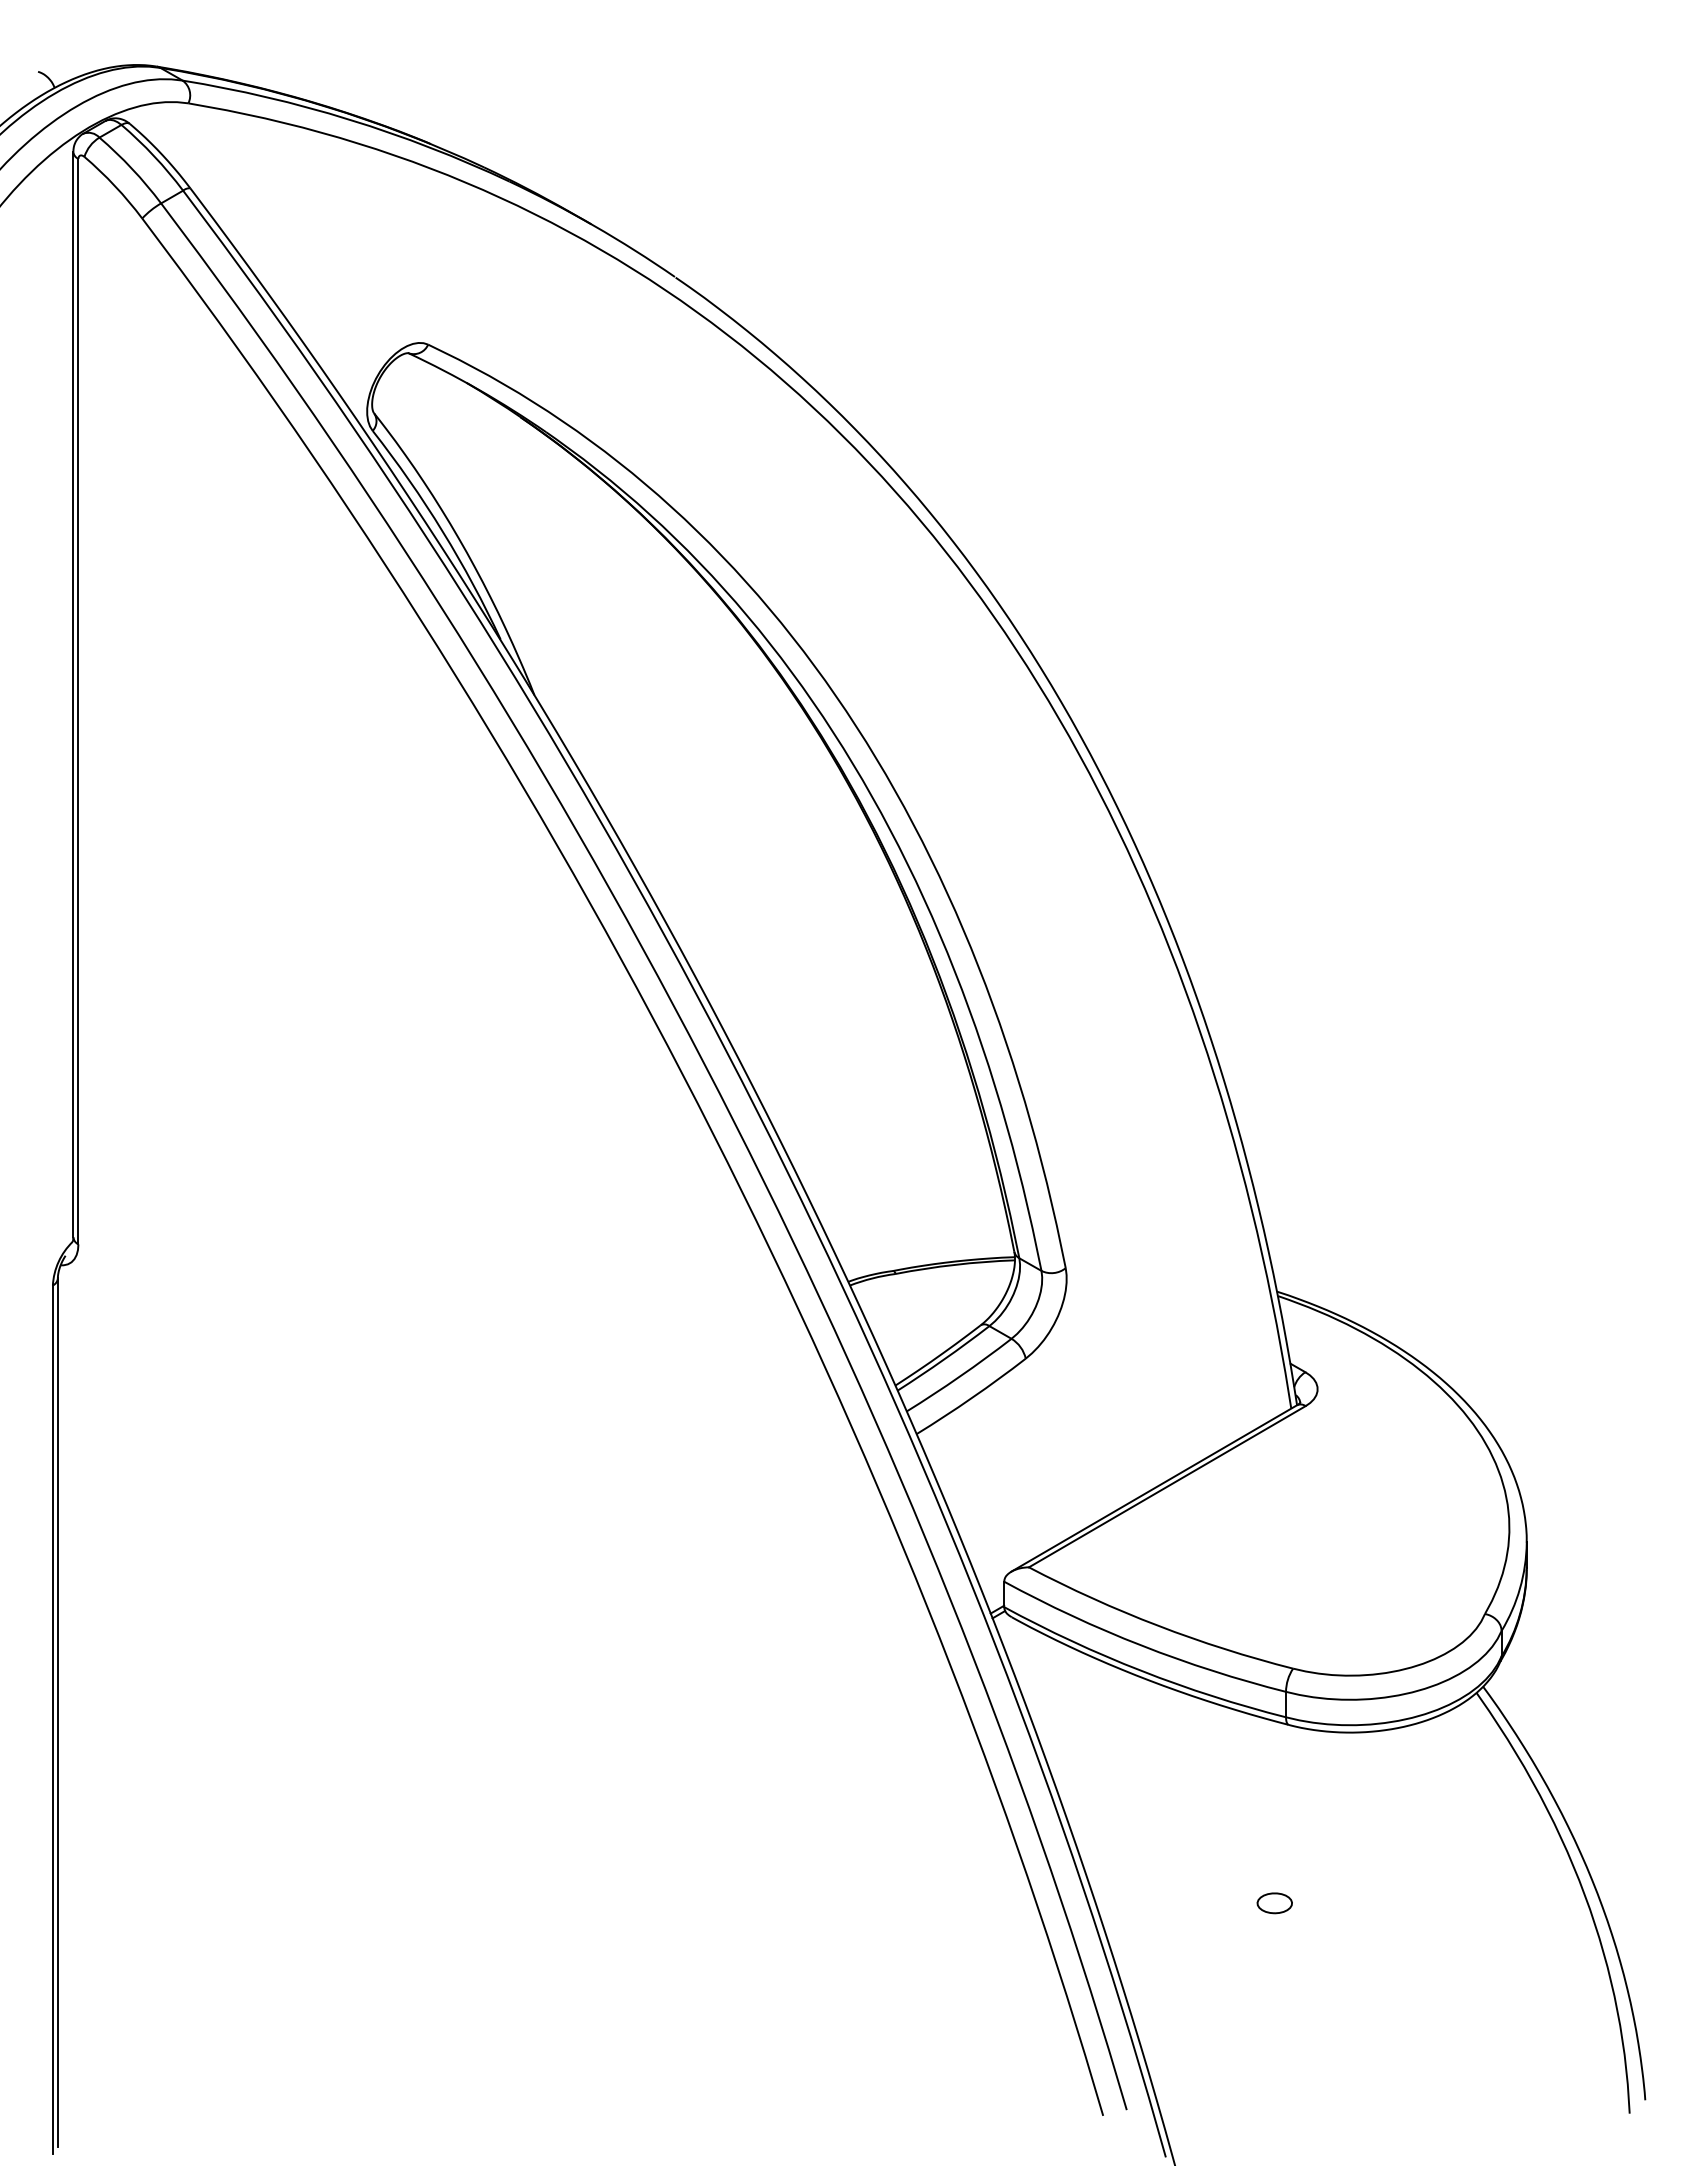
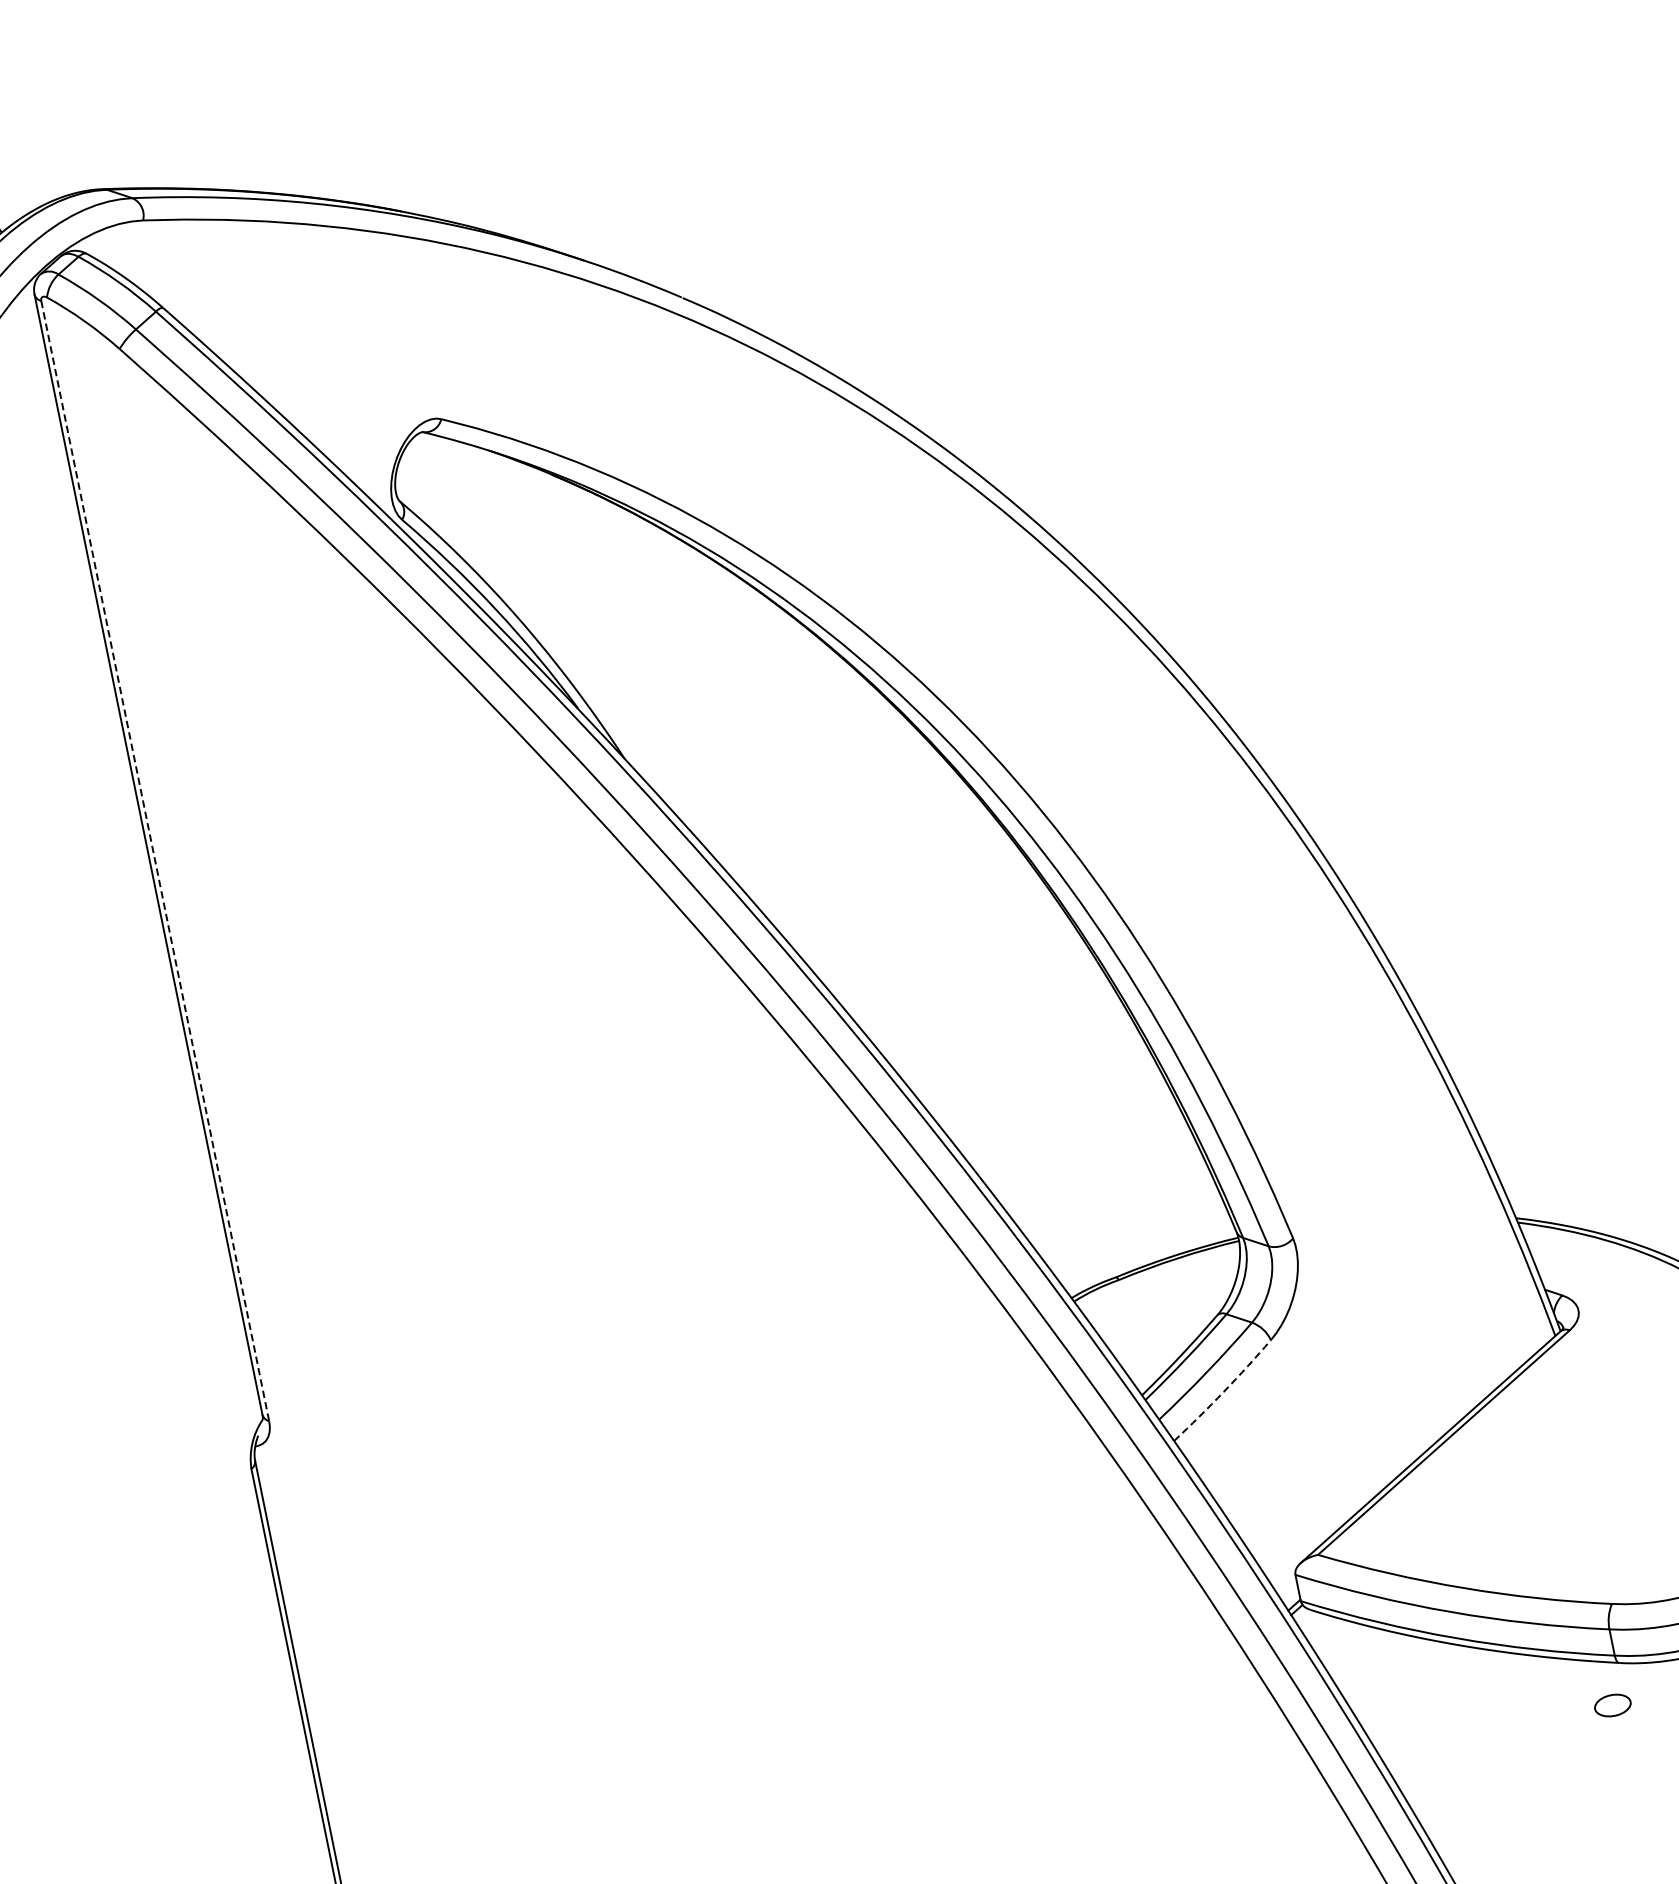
line: (78, 701) -> (155, 860), solid -> dashed
arc: (972, 1397) -> (1224, 1391), solid -> dashed
part: (1274, 1903) -> (1612, 1705), moved

